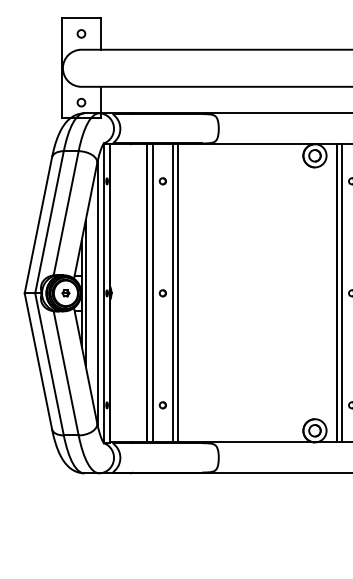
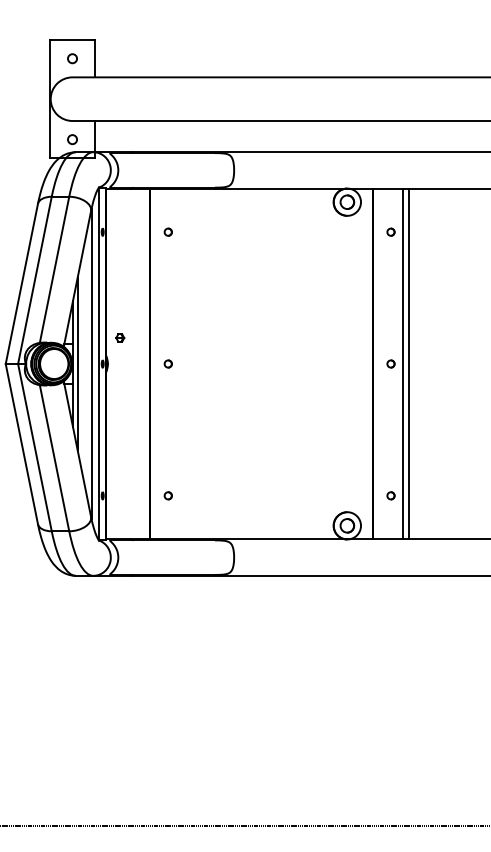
part: (66, 292) -> (120, 337), moved
line: (152, 292) -> (156, 363), removed
line: (173, 292) -> (180, 363), removed
line: (178, 292) -> (186, 363), removed
line: (342, 292) -> (379, 363), removed

